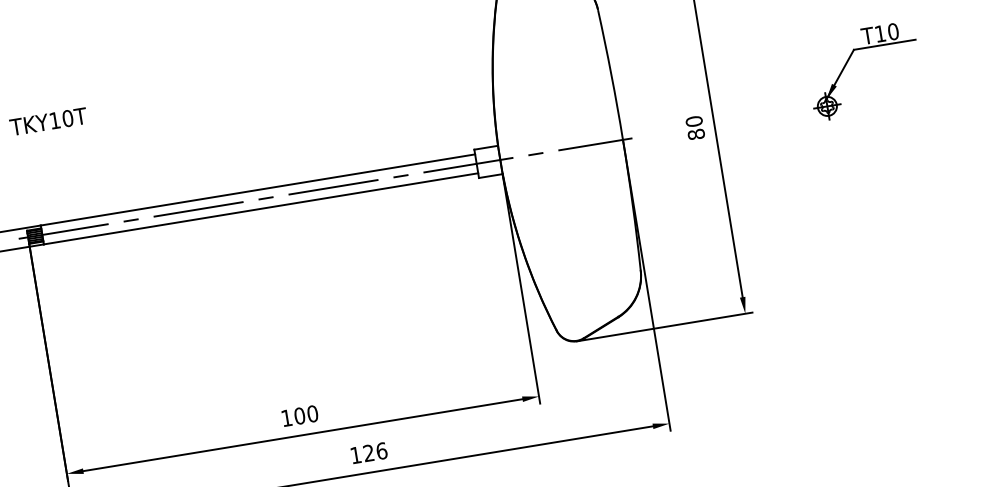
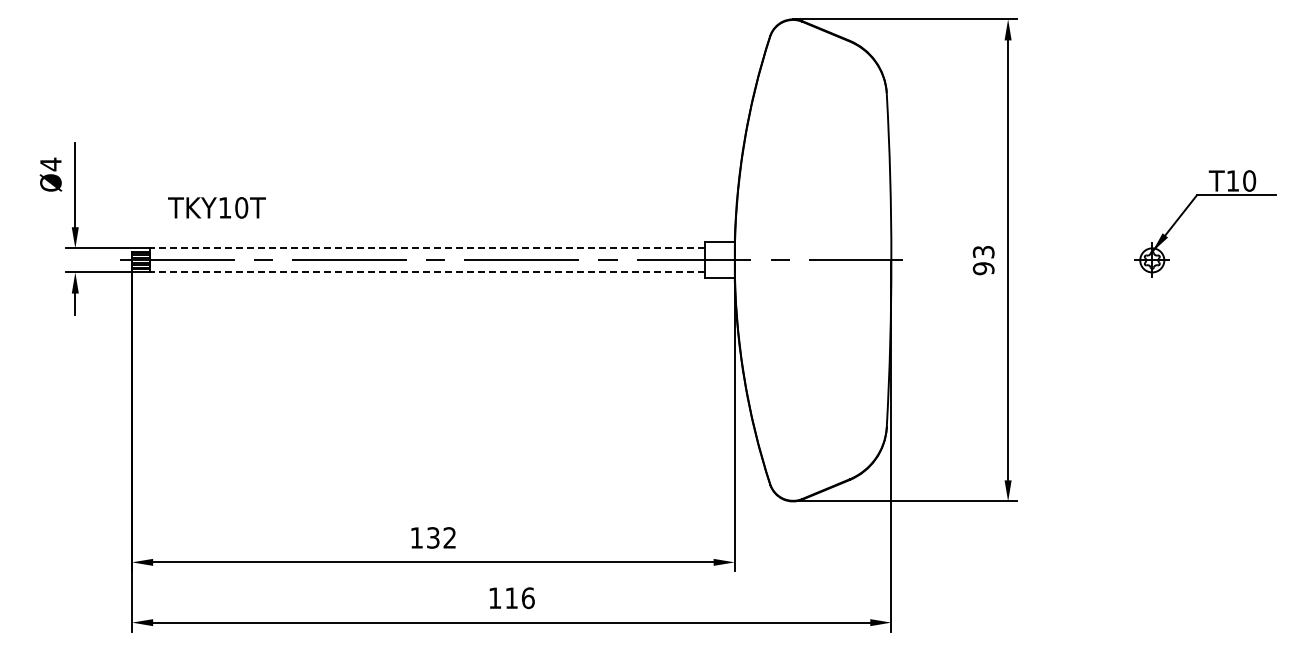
text: (48, 121) -> (216, 207), moved
text: (695, 128) -> (983, 260), 80 -> 93
line: (257, 190) -> (426, 248), solid -> dashed
line: (260, 208) -> (426, 272), solid -> dashed
text: (306, 414) -> (441, 537), 100 -> 132
text: (368, 452) -> (511, 597), 126 -> 116

